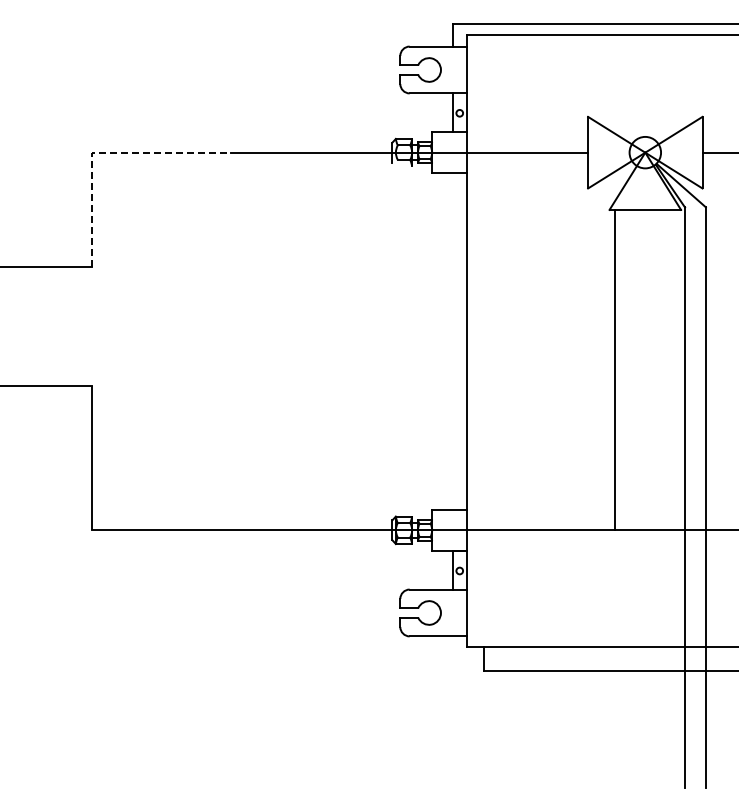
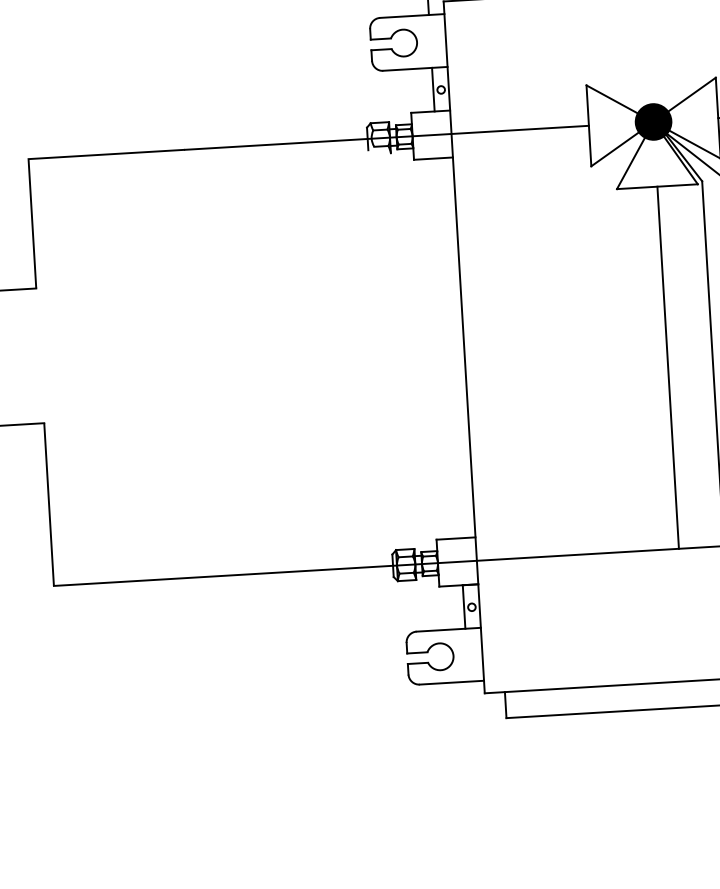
line: (104, 152) -> (42, 158), dashed -> solid
fill: (645, 152) -> (653, 121), added
line: (615, 369) -> (668, 367), moved

